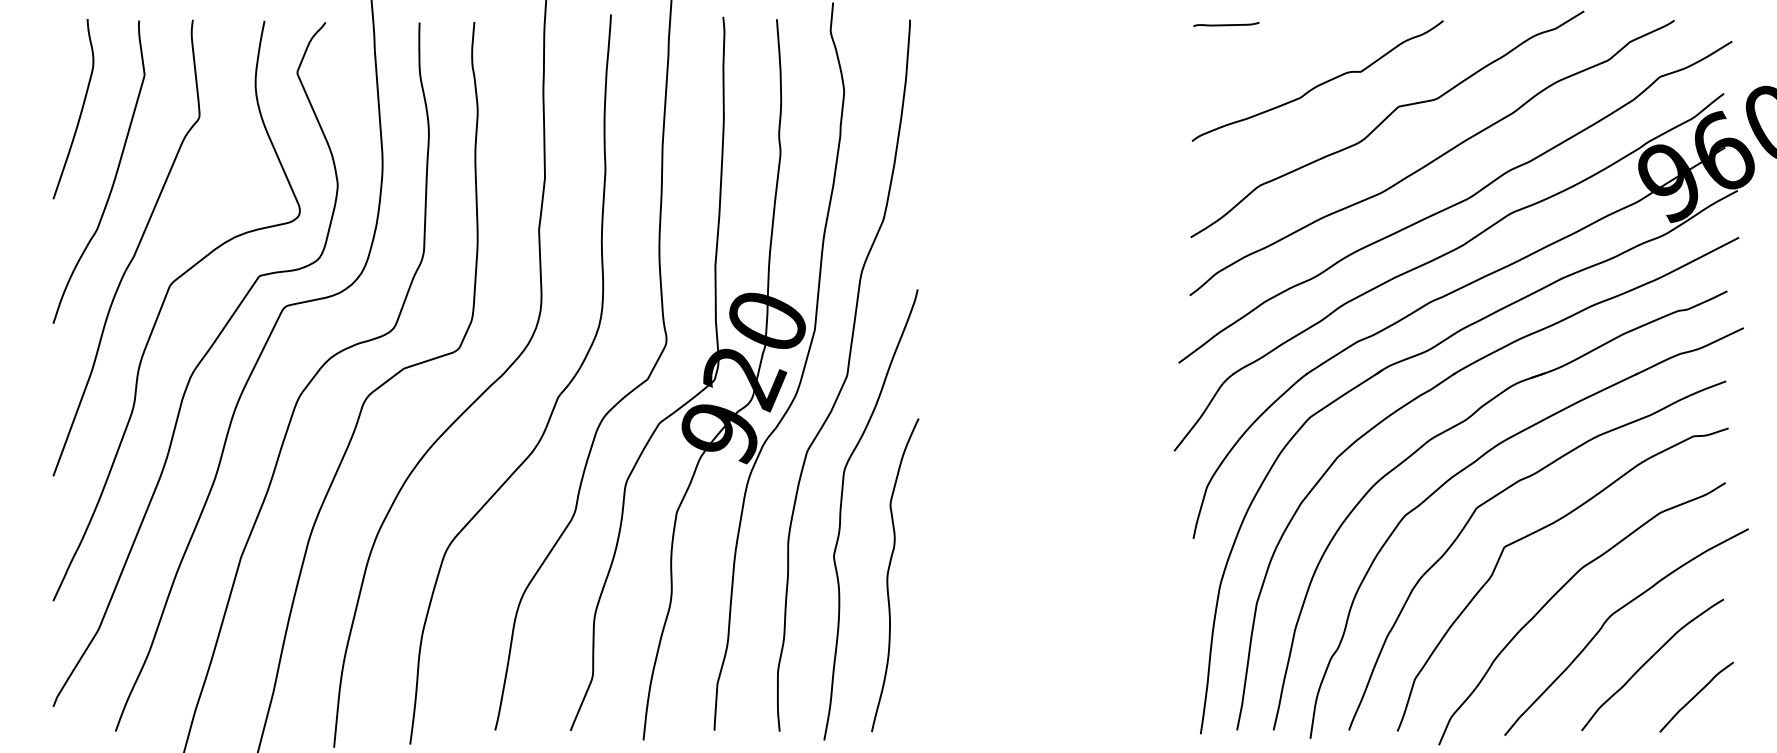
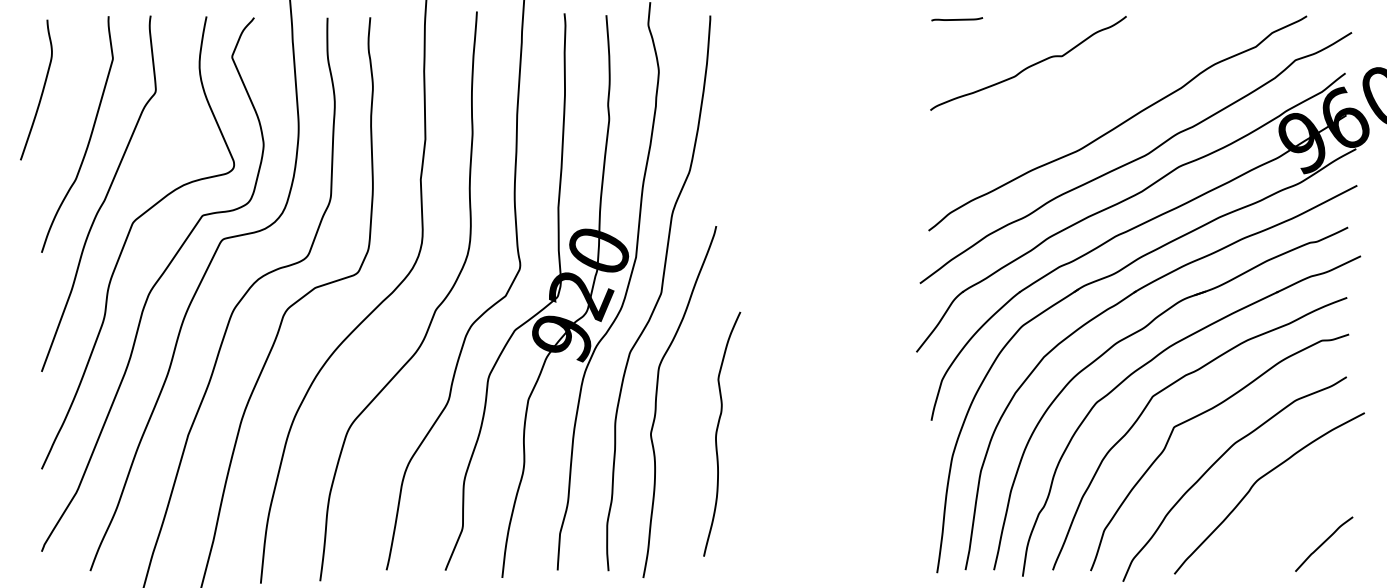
curve: (80, 111) -> (41, 91), moved
curve: (1385, 120) -> (1081, 94), removed
curve: (888, 575) -> (716, 434), moved
curve: (1649, 660) -> (1287, 515), removed

